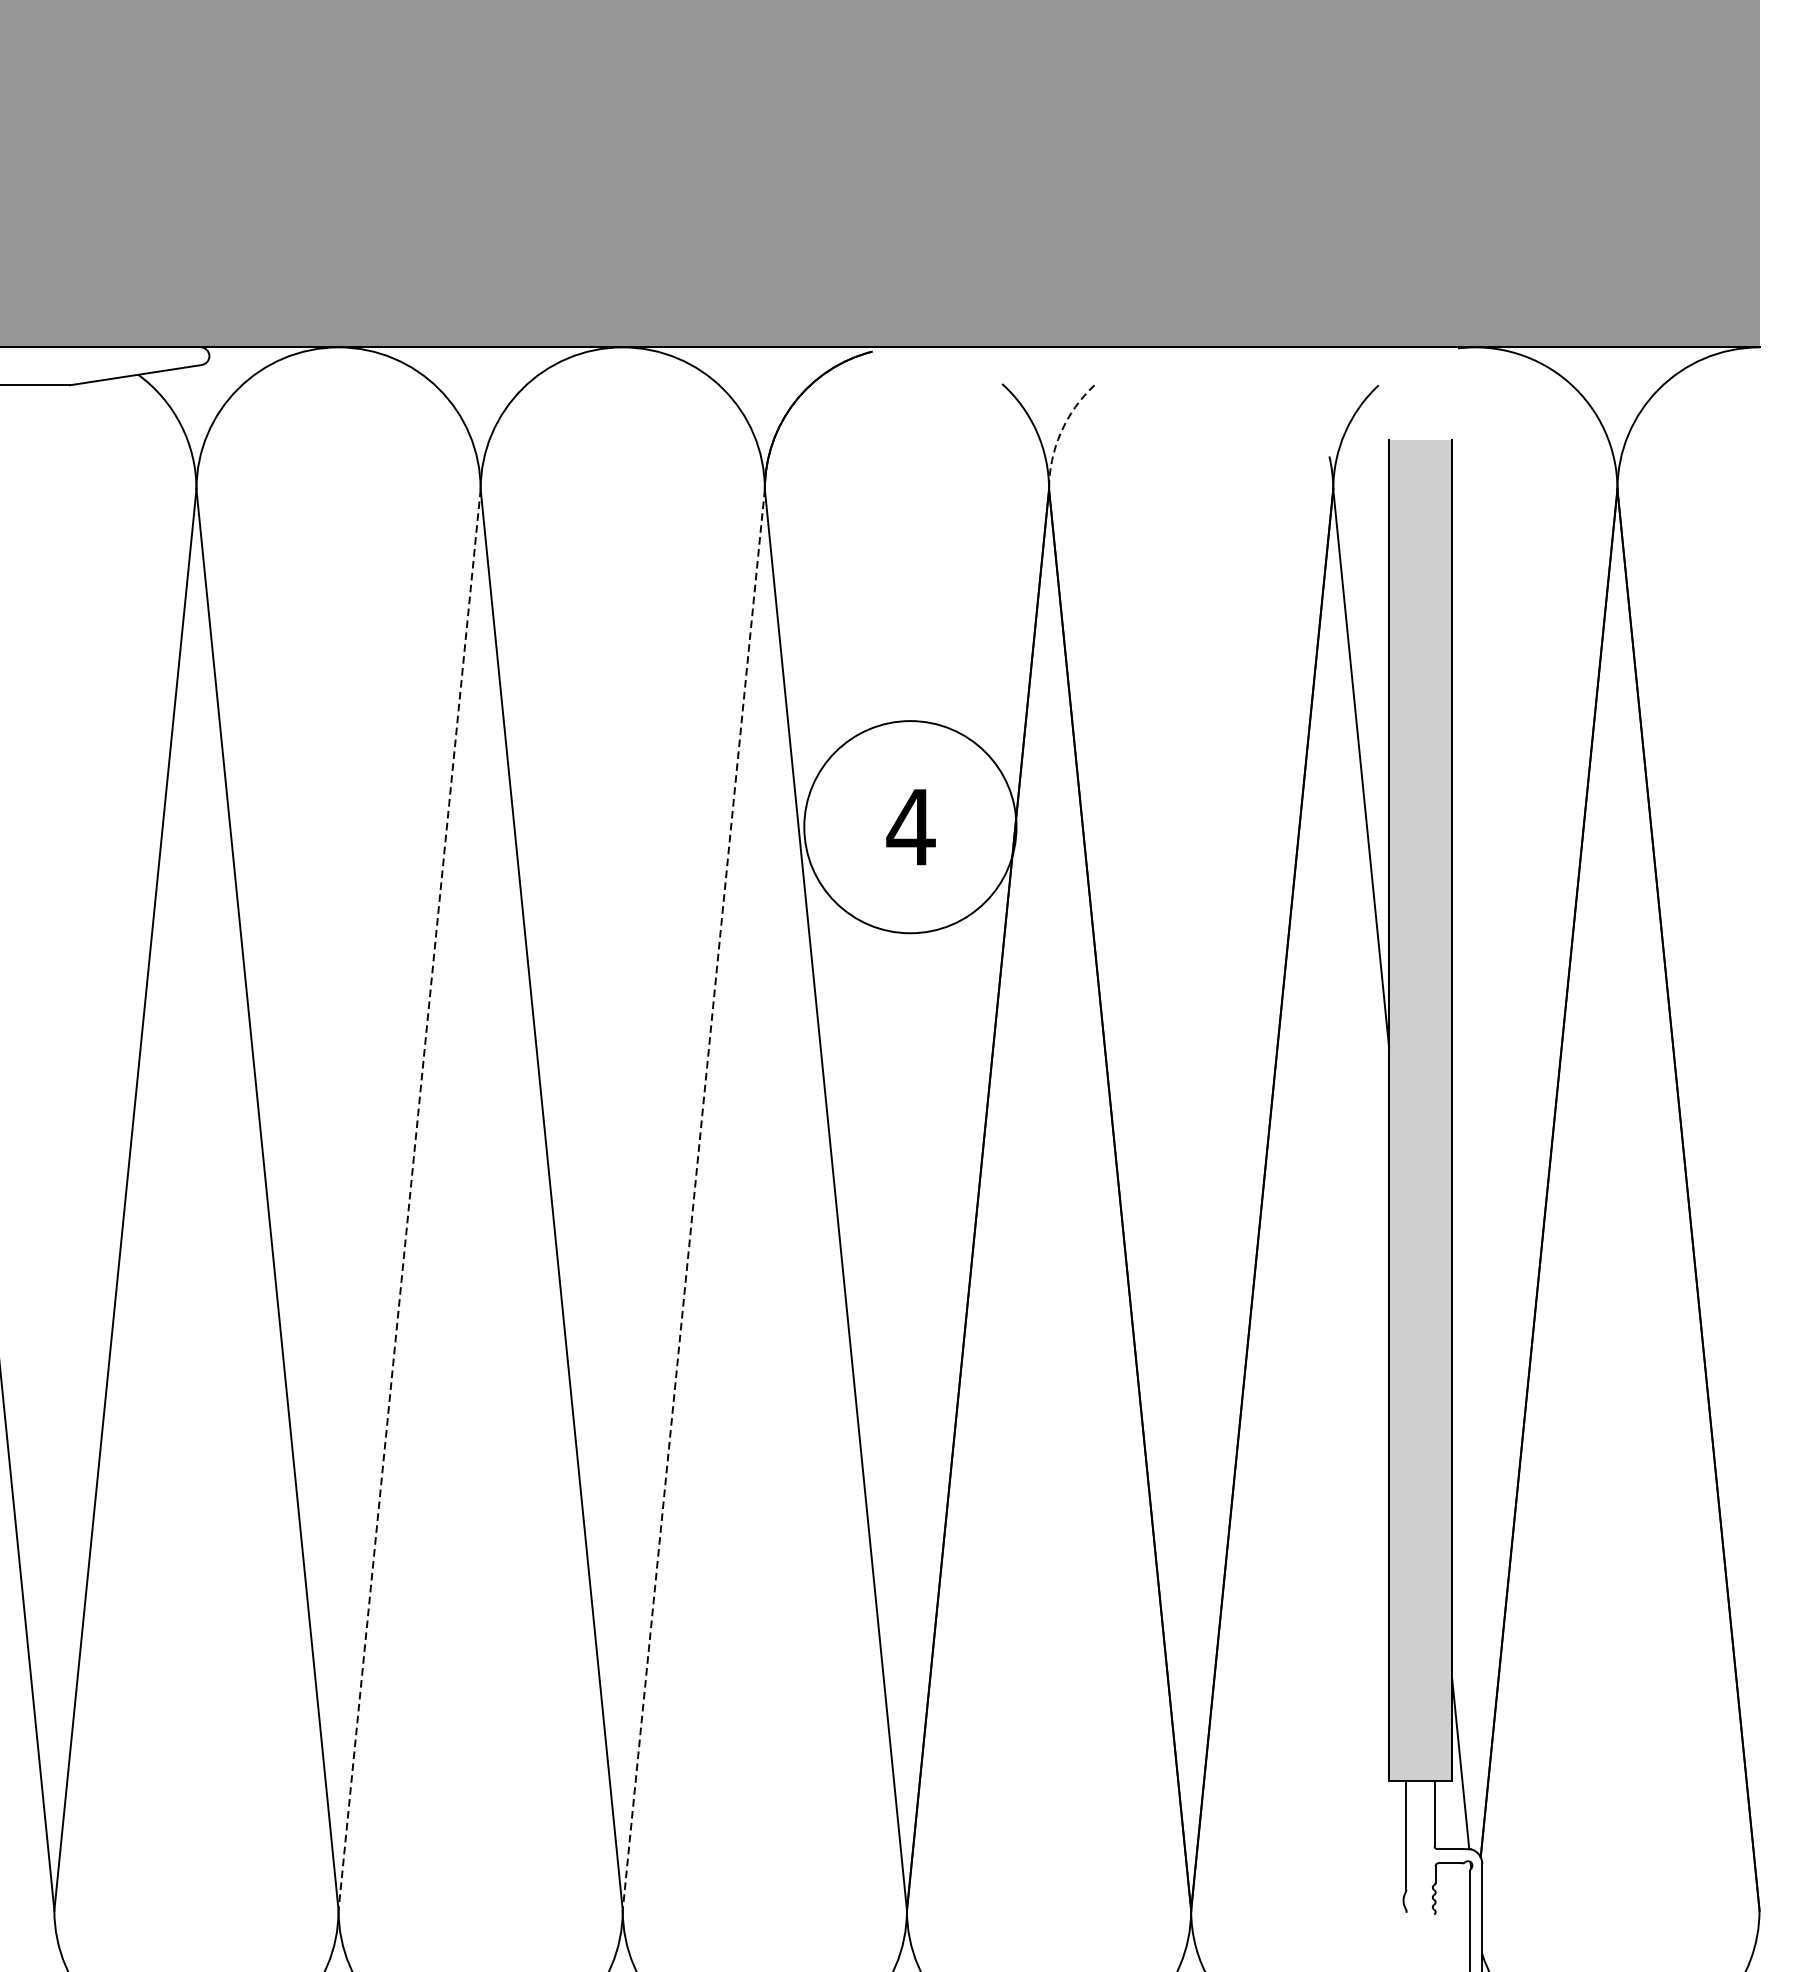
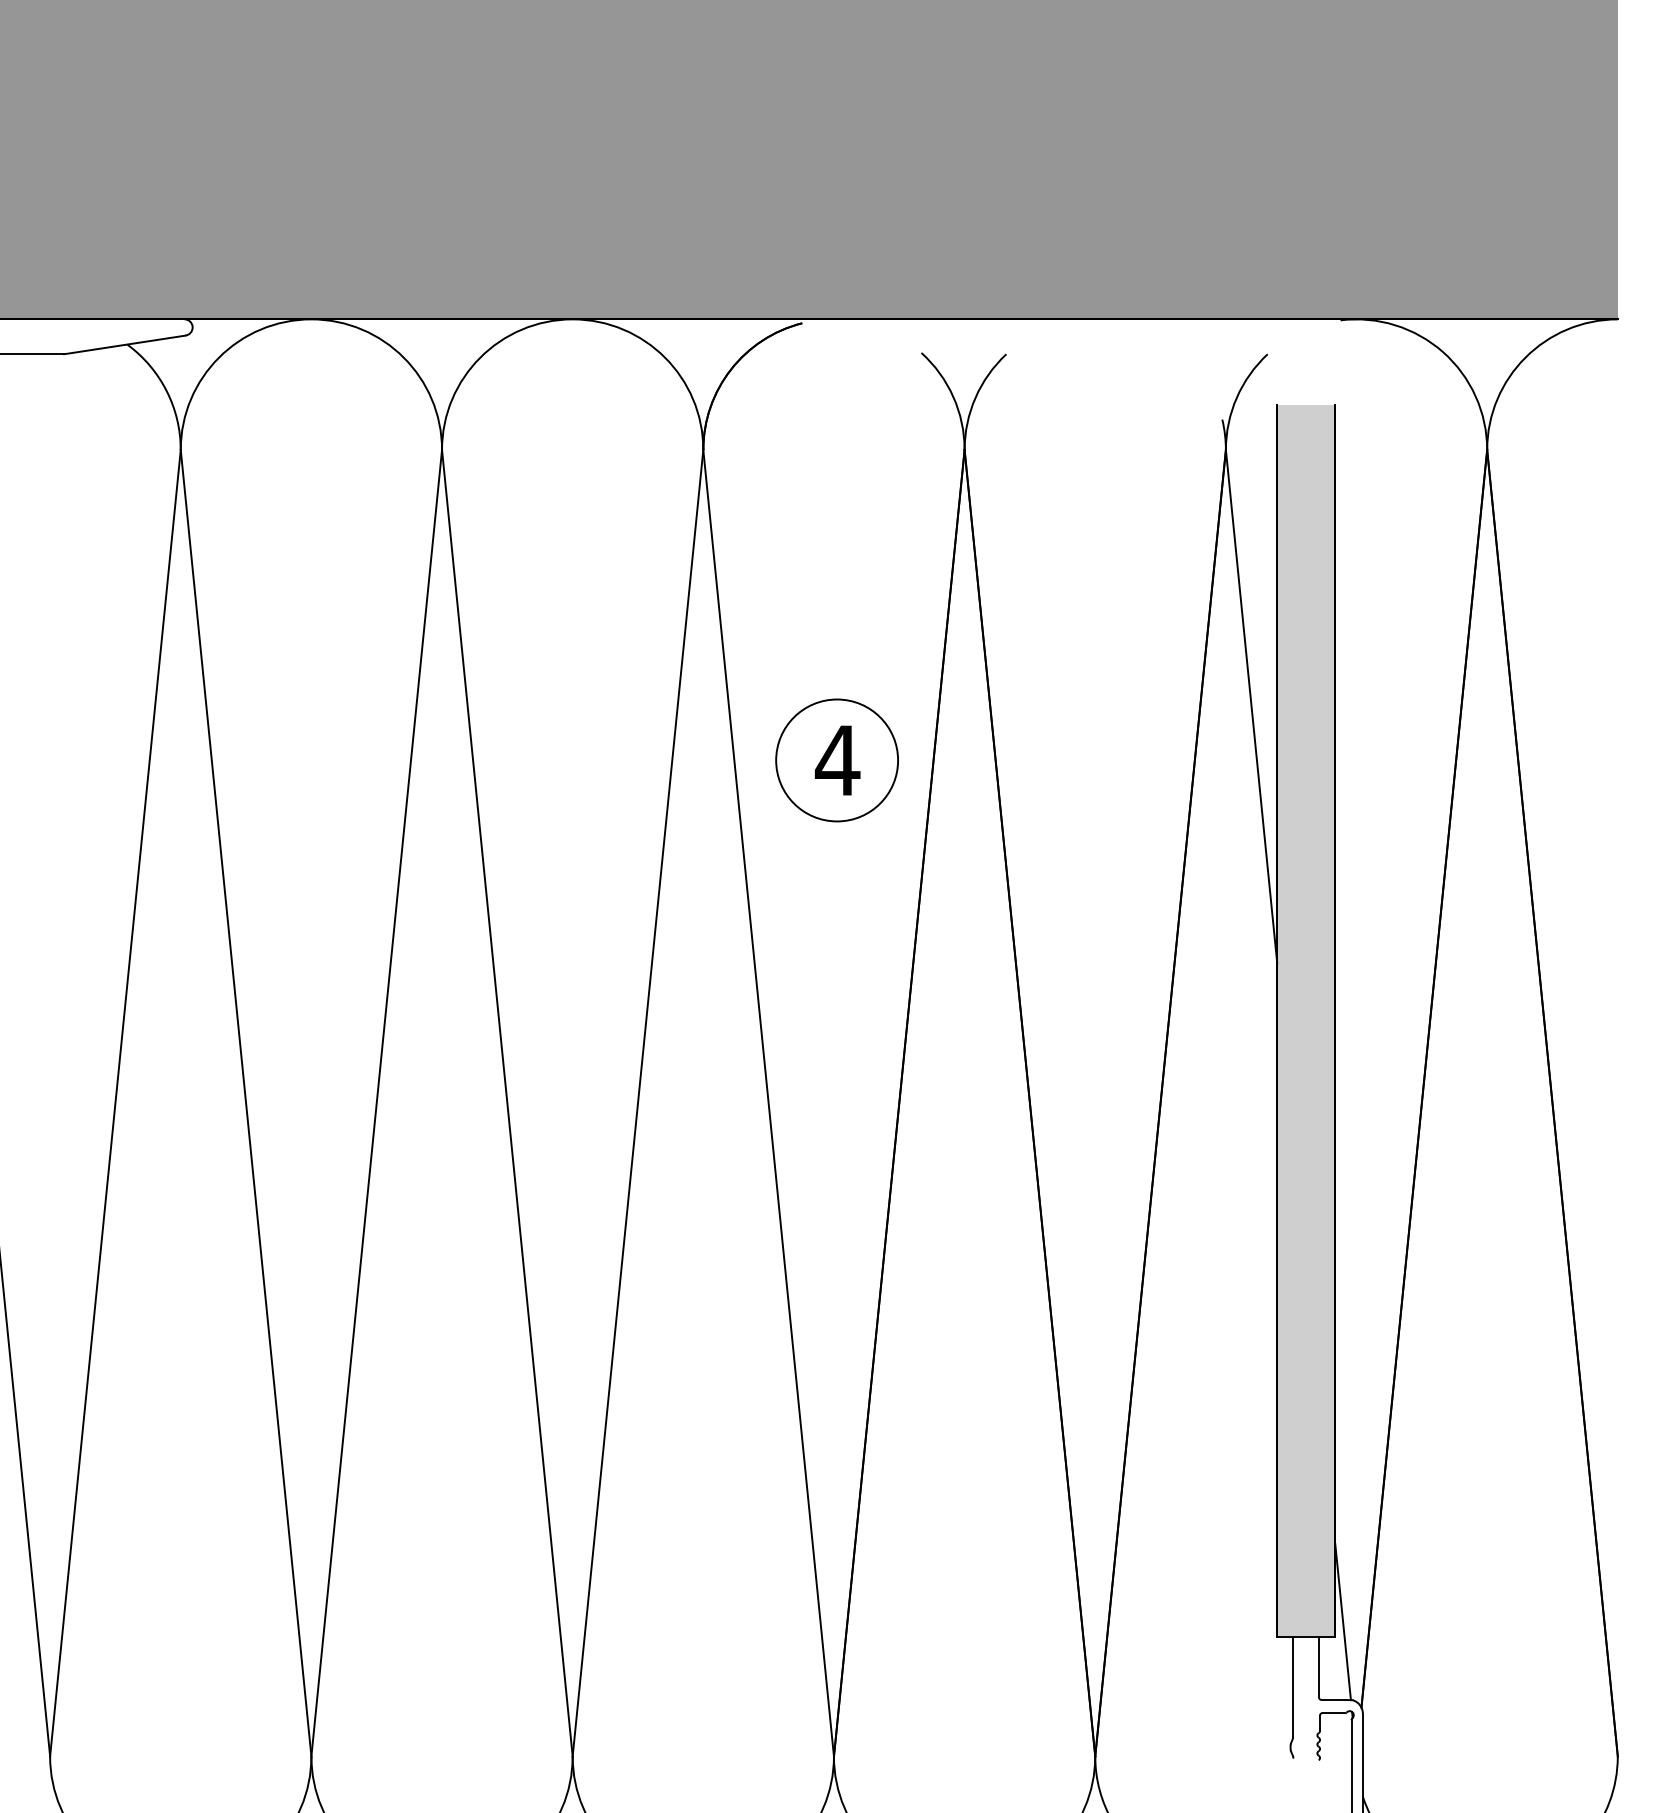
arc: (1060, 432) -> (975, 397), dashed -> solid
circle: (910, 827) -> (837, 760), size x0.62
line: (409, 1200) -> (376, 1103), dashed -> solid
line: (693, 1200) -> (637, 1103), dashed -> solid

